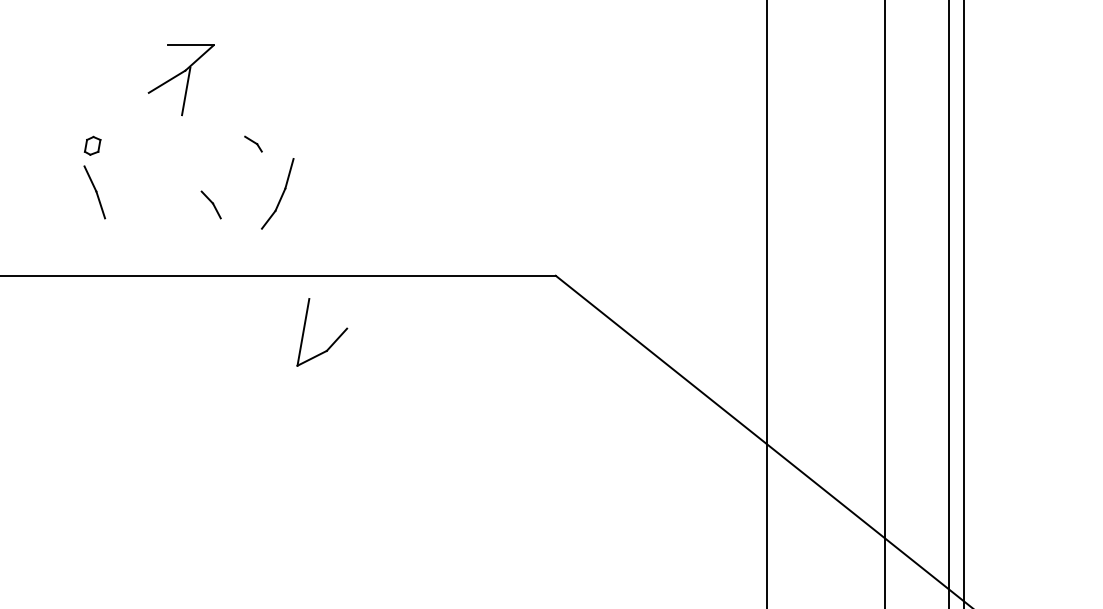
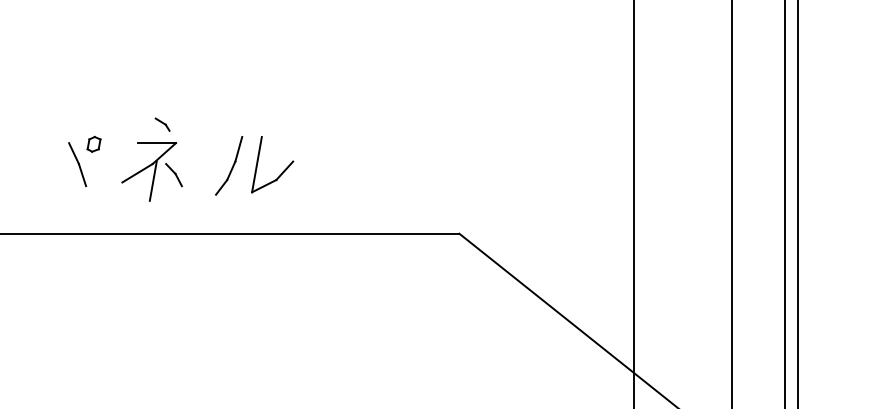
part: (180, 80) -> (148, 172), moved
part: (253, 143) -> (162, 124), moved
part: (92, 145) -> (93, 144), moved
part: (335, 339) -> (283, 170), moved

